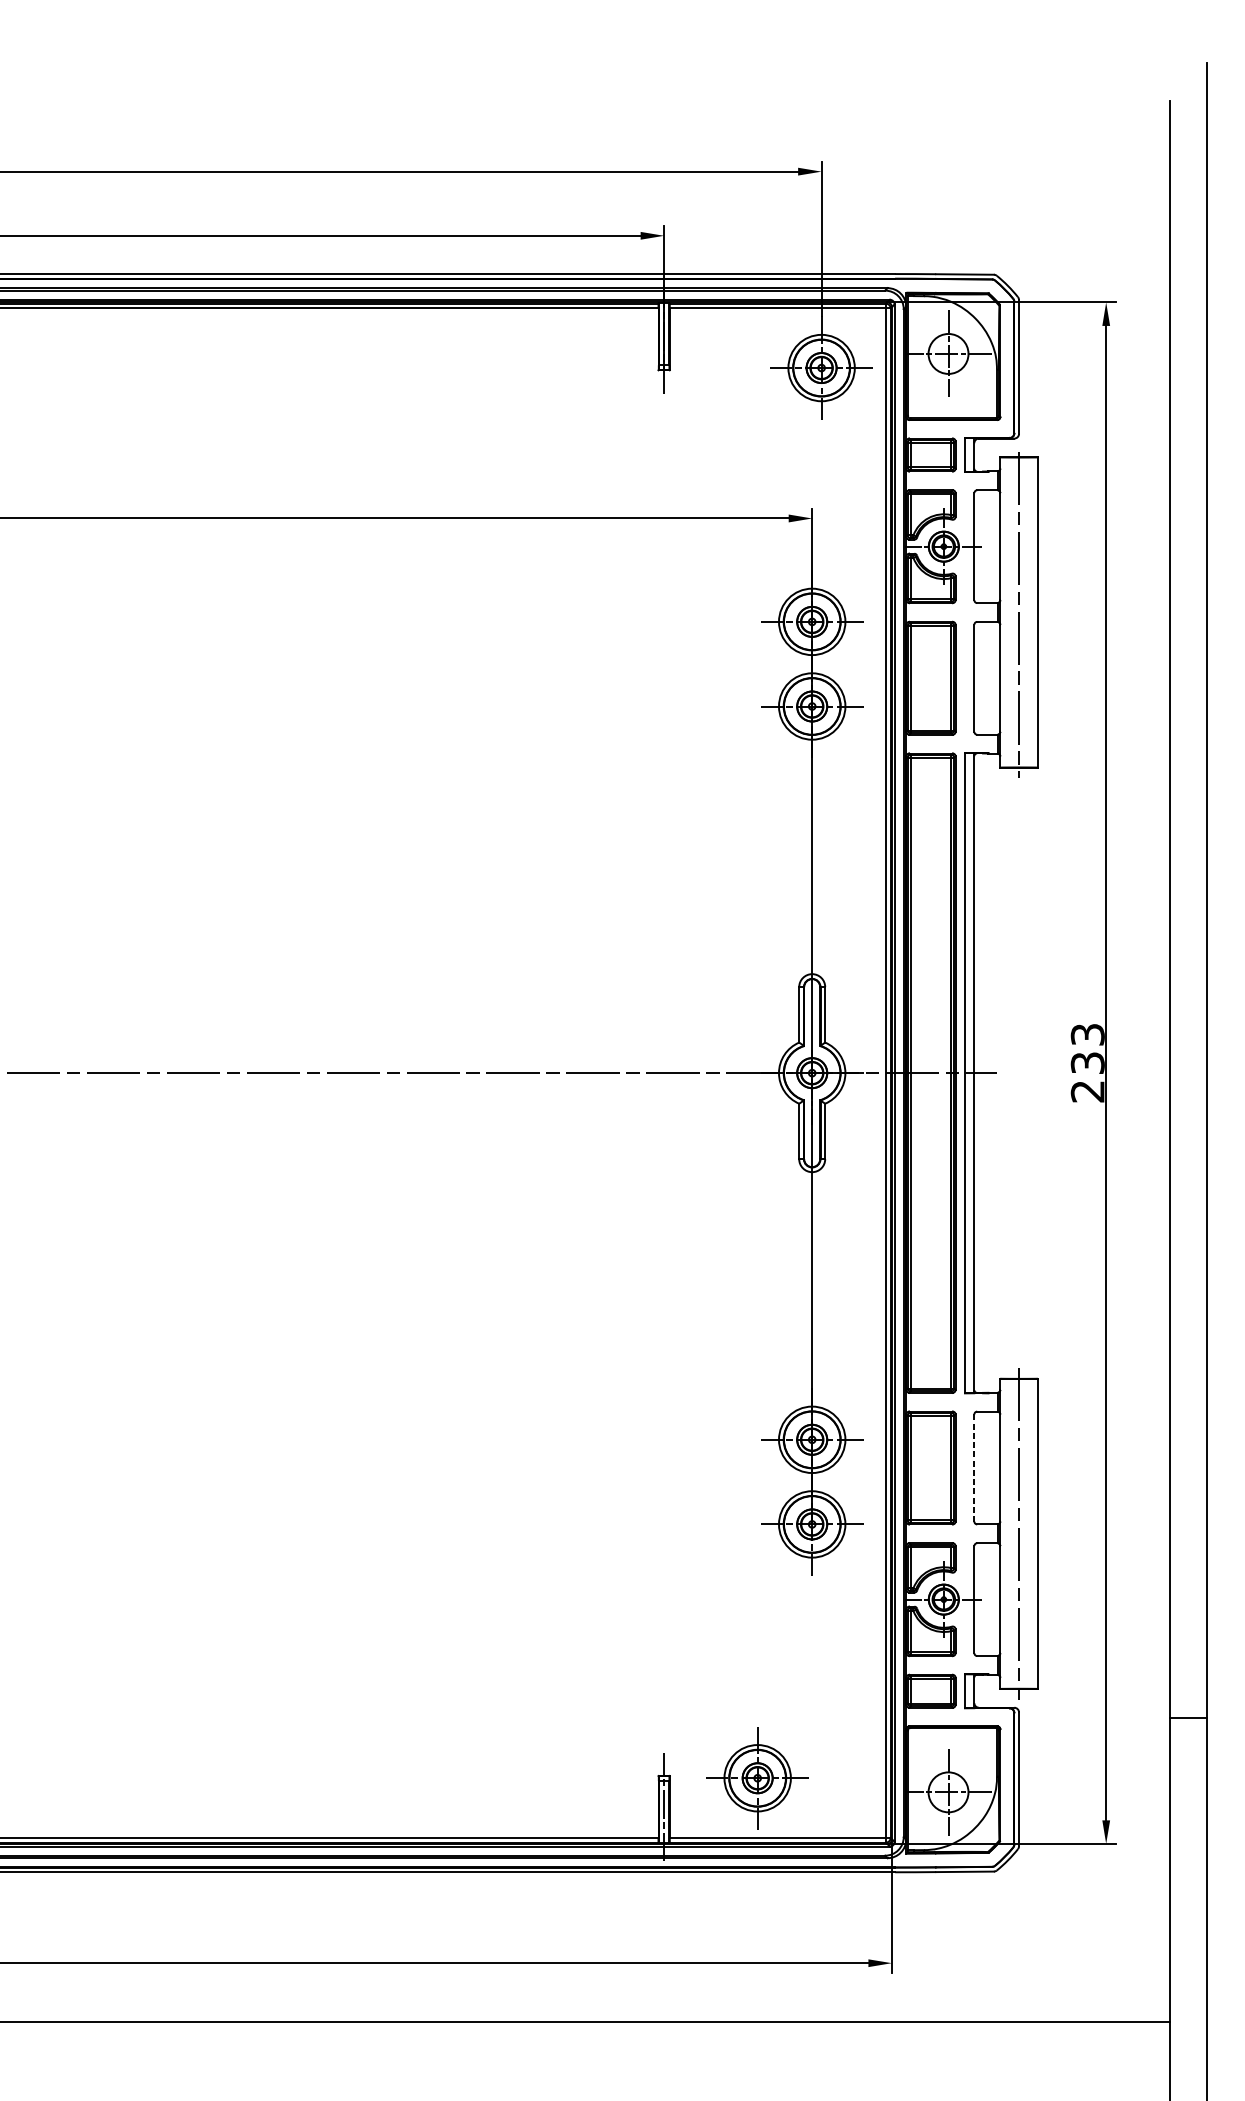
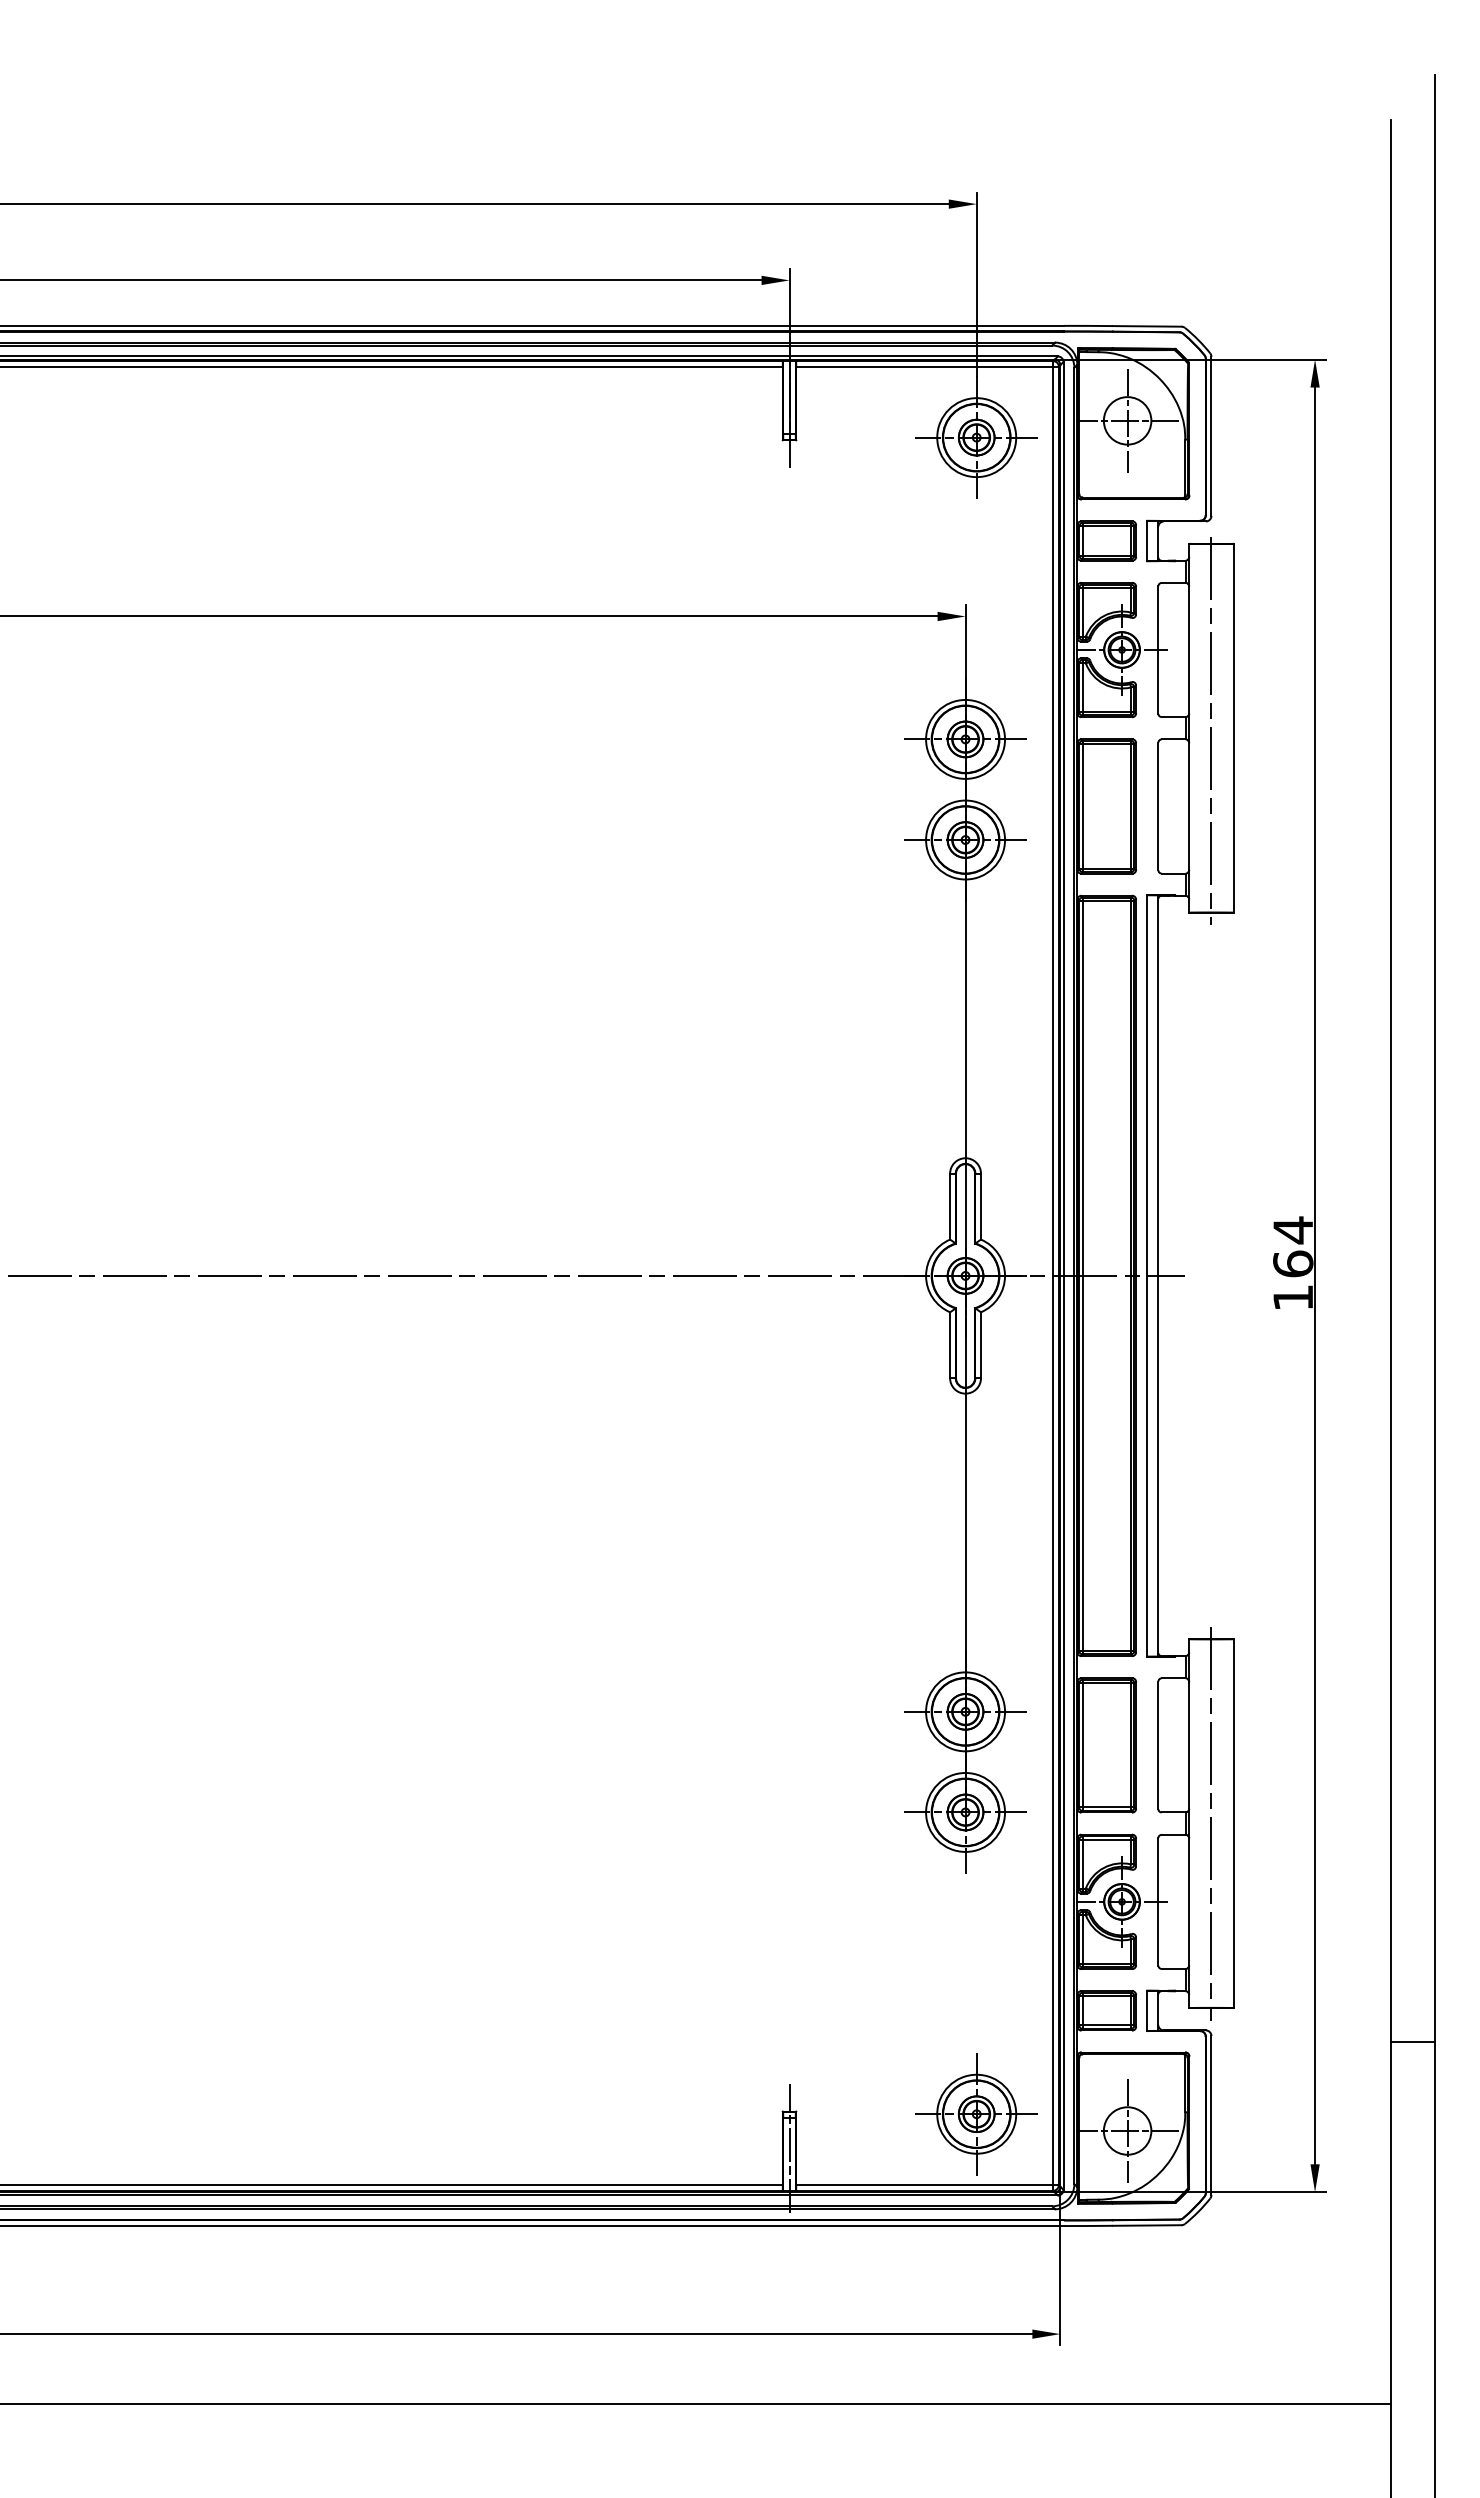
text: (1088, 1062) -> (1293, 1263), 233 -> 164
line: (974, 1468) -> (1158, 1745), dashed -> solid
part: (757, 1778) -> (976, 2114), moved

